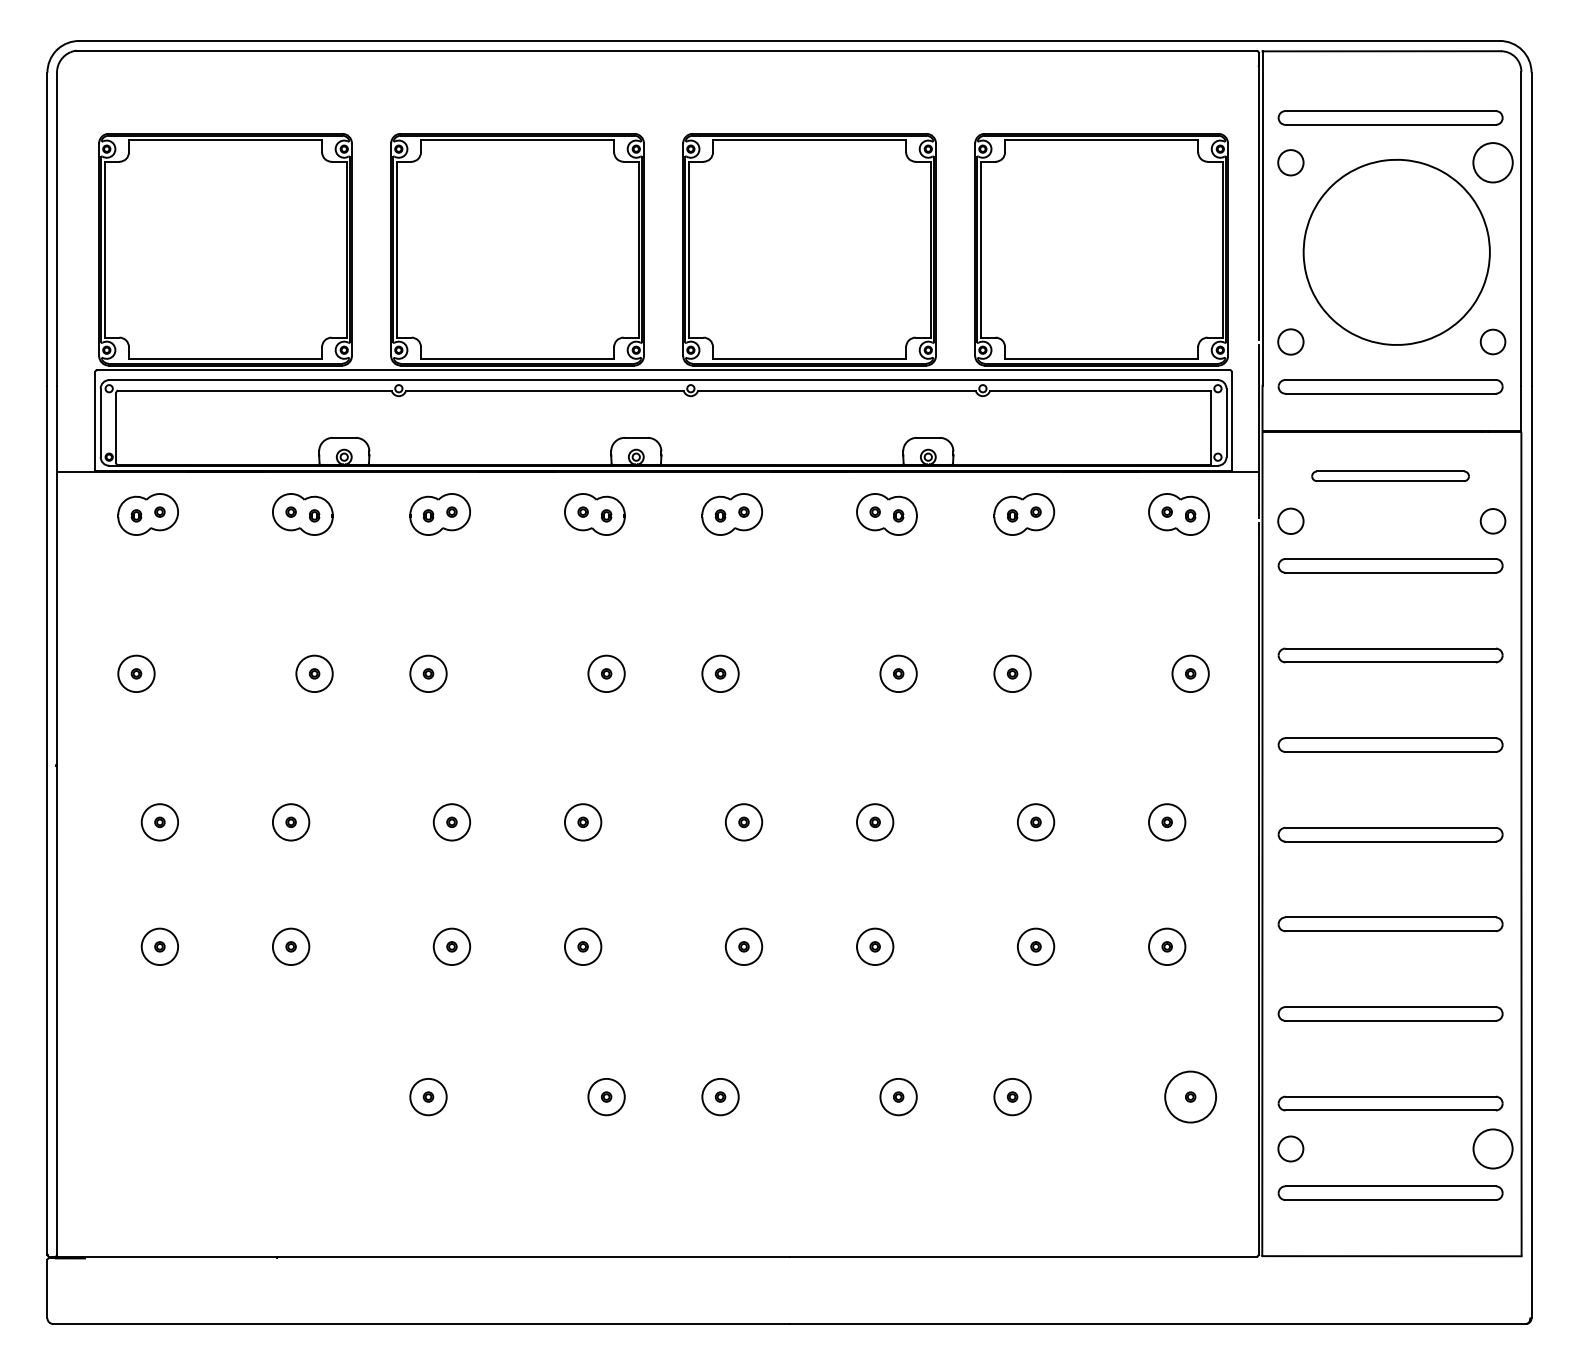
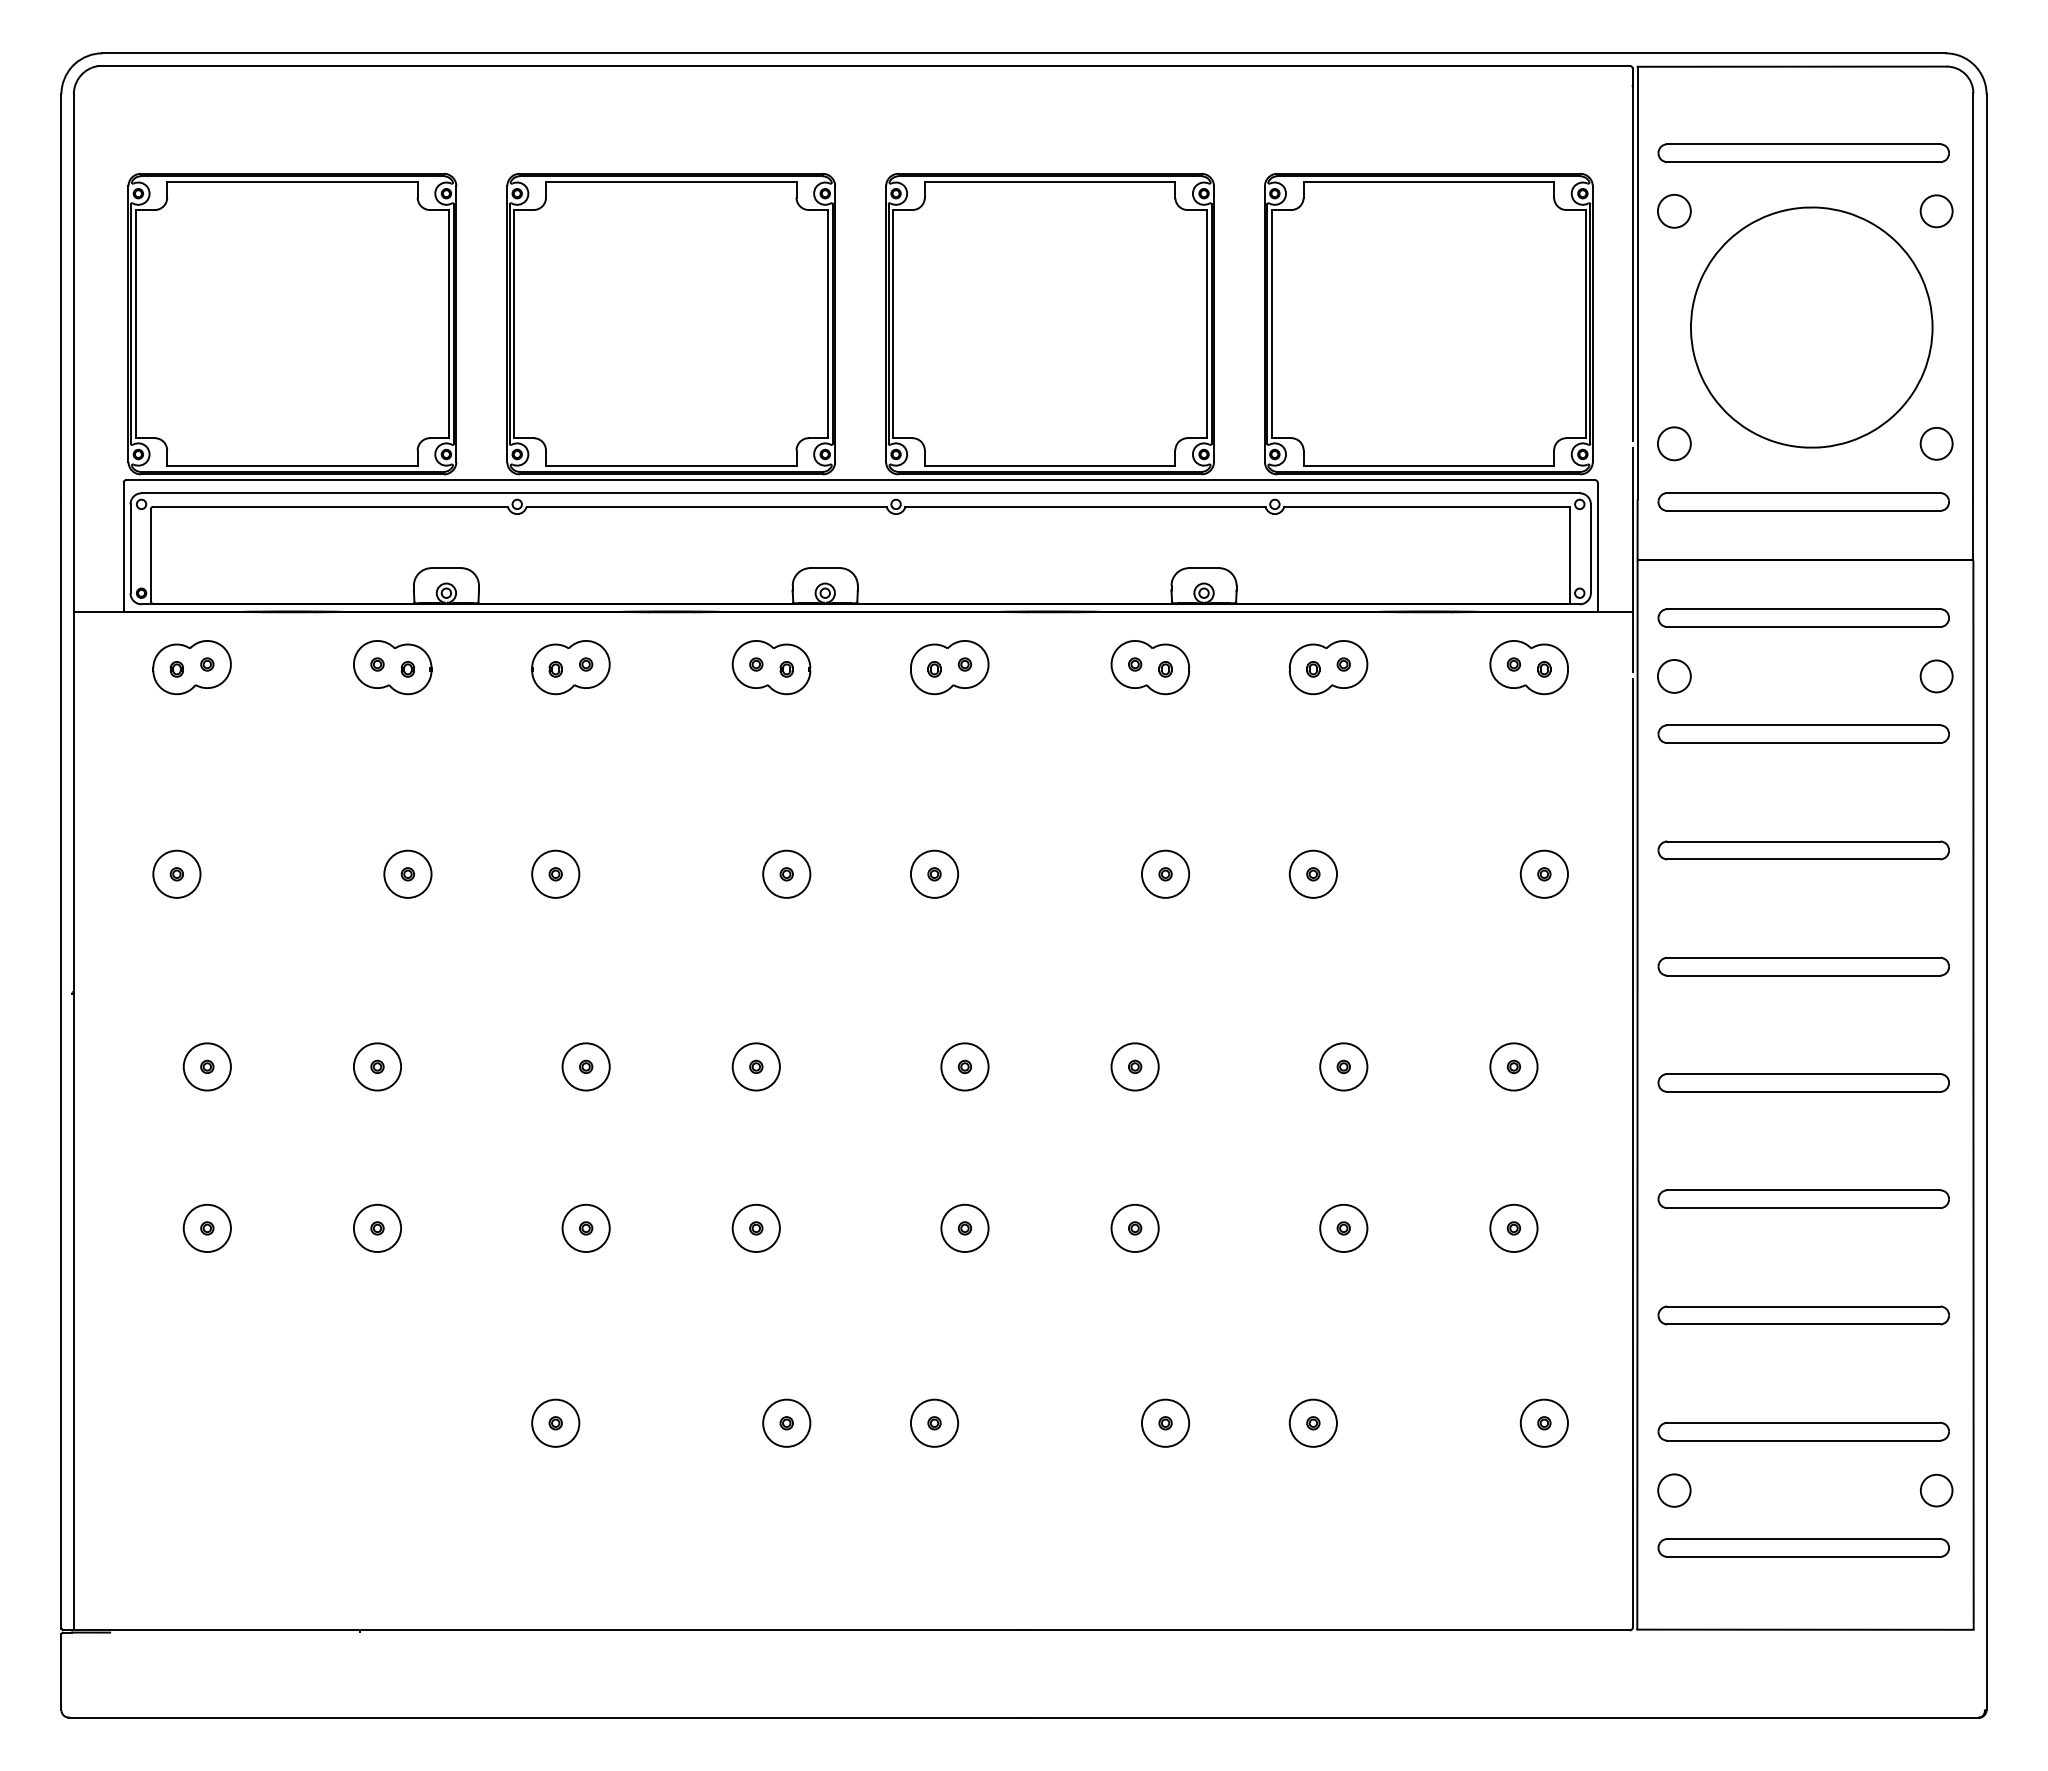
circle: (1492, 162) -> (1936, 211), size x0.62
part: (1390, 475) -> (1803, 617), size x1.43
circle: (1189, 1096) -> (1543, 1422), size x0.71
circle: (1492, 1148) -> (1936, 1490), size x0.62

